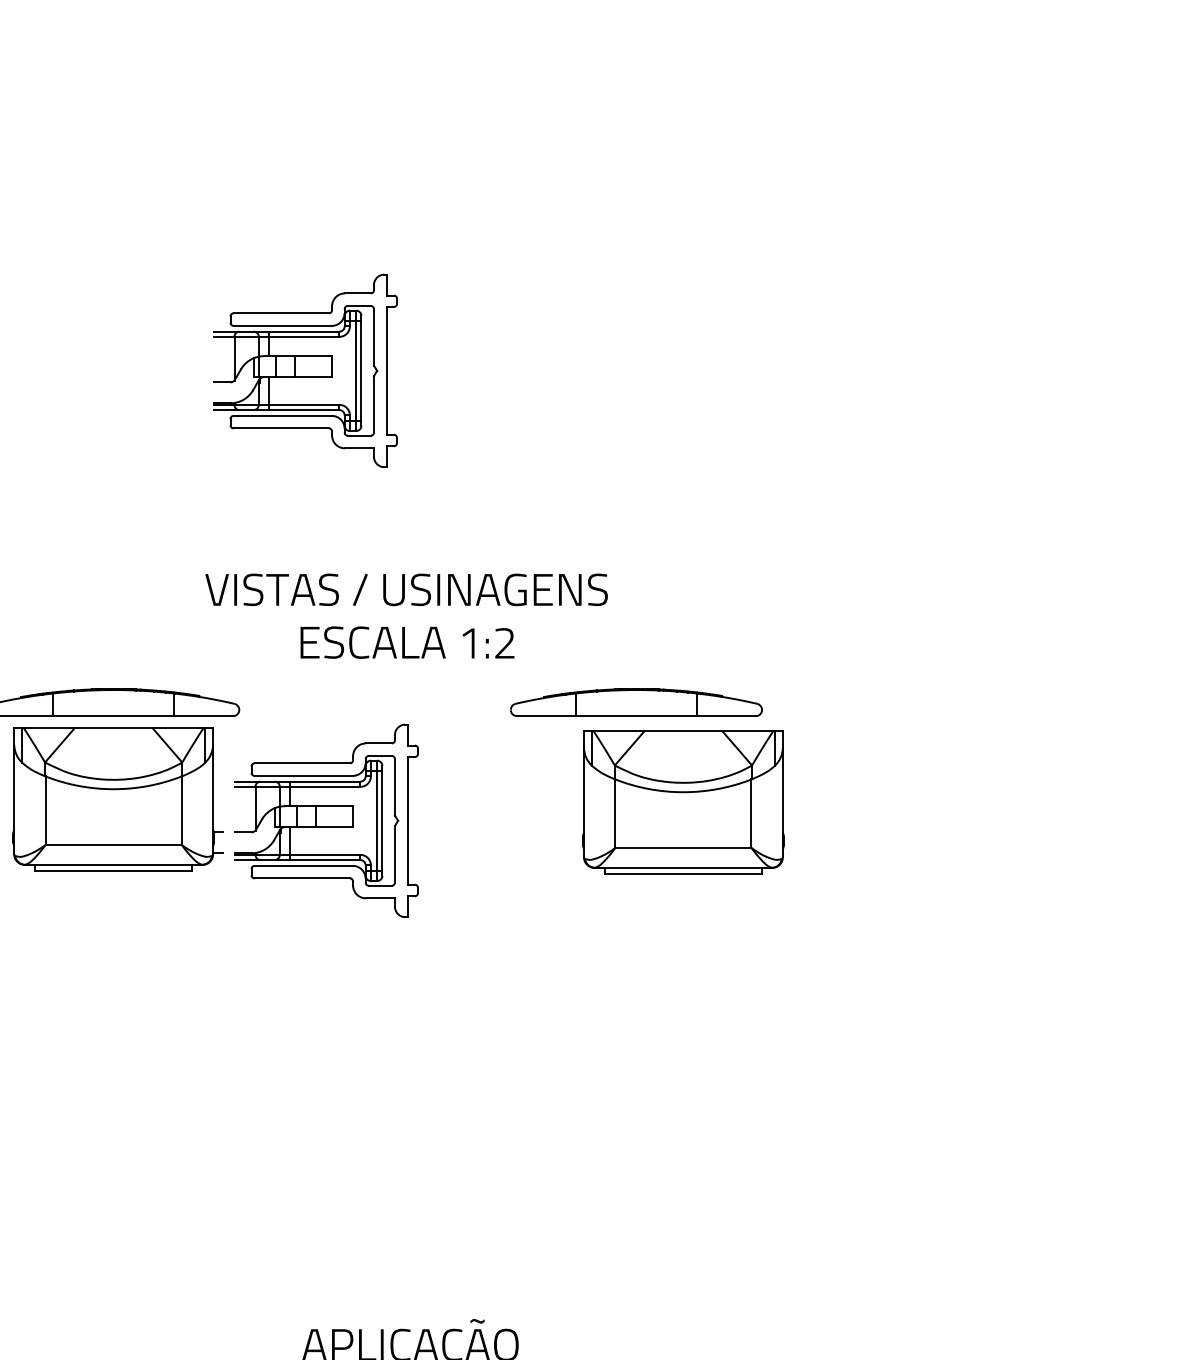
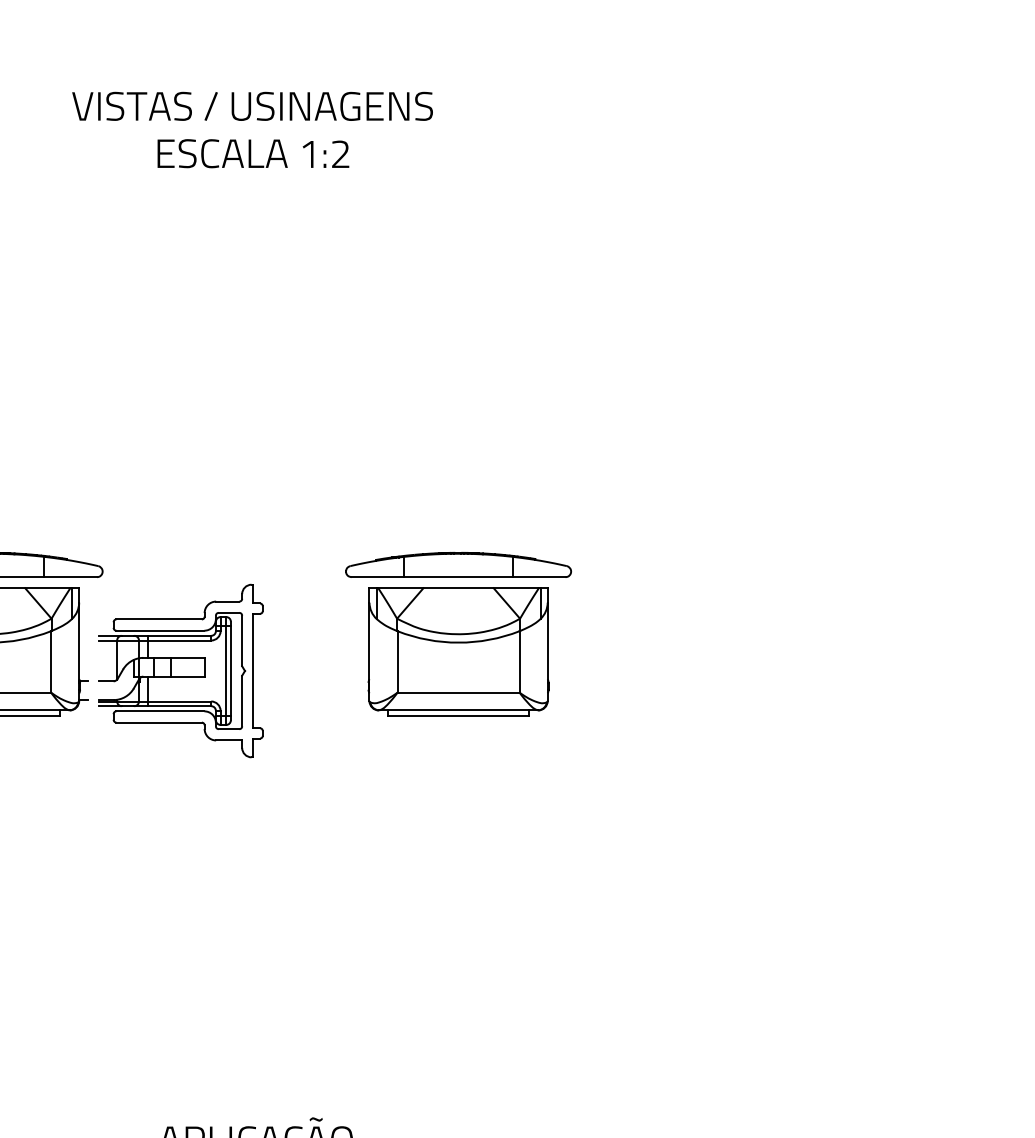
part: (305, 370) -> (162, 267), removed
text: (406, 615) -> (252, 129), moved
part: (683, 802) -> (458, 651), moved

